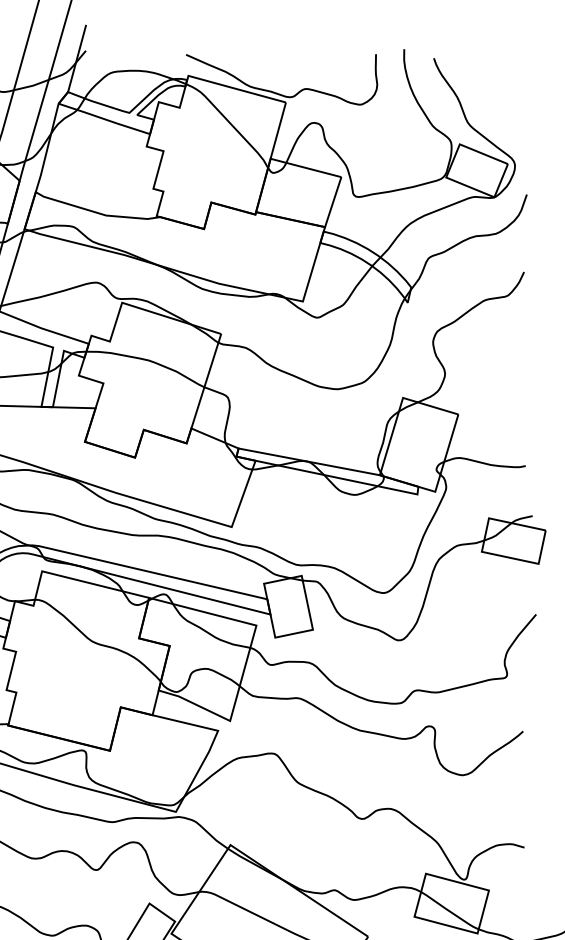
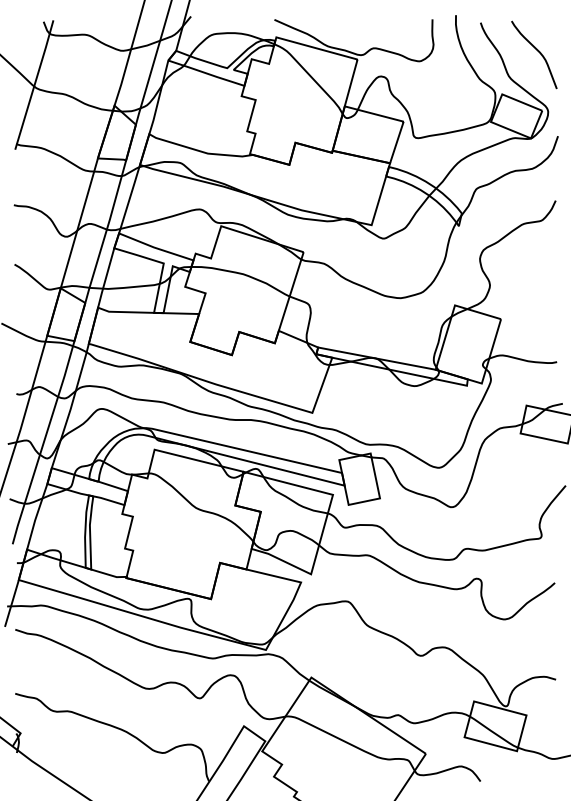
curve: (502, 92) -> (537, 51), added

